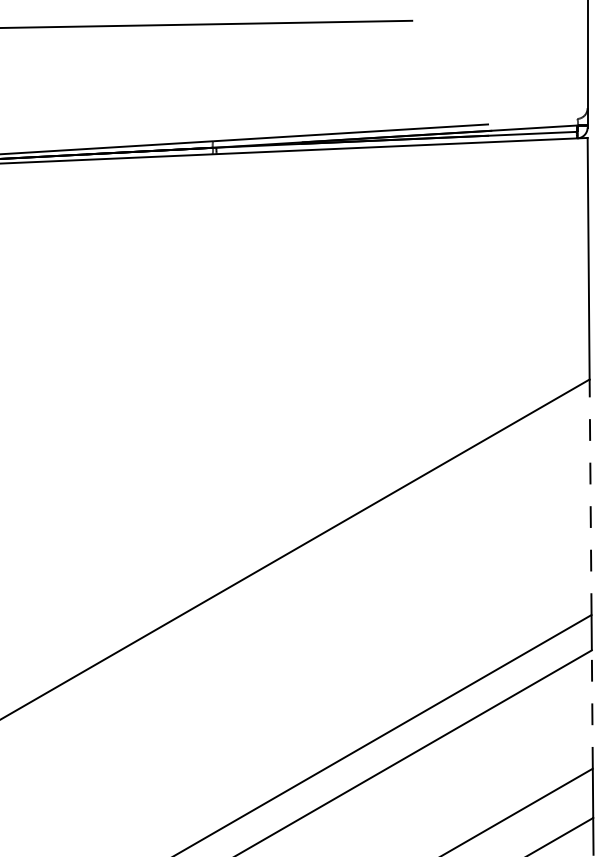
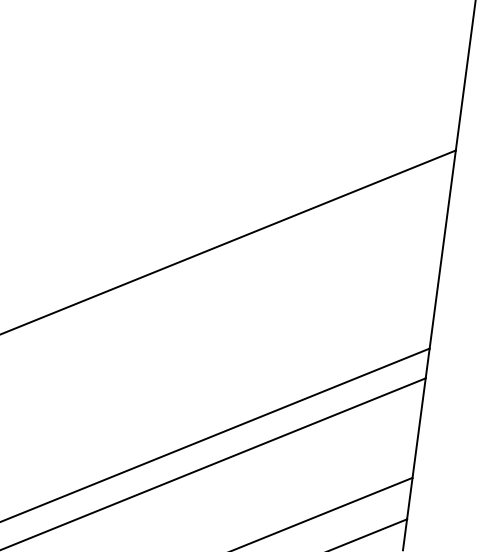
line: (590, 497) -> (442, 249), dashed -> solid
line: (592, 709) -> (419, 428), dashed -> solid

